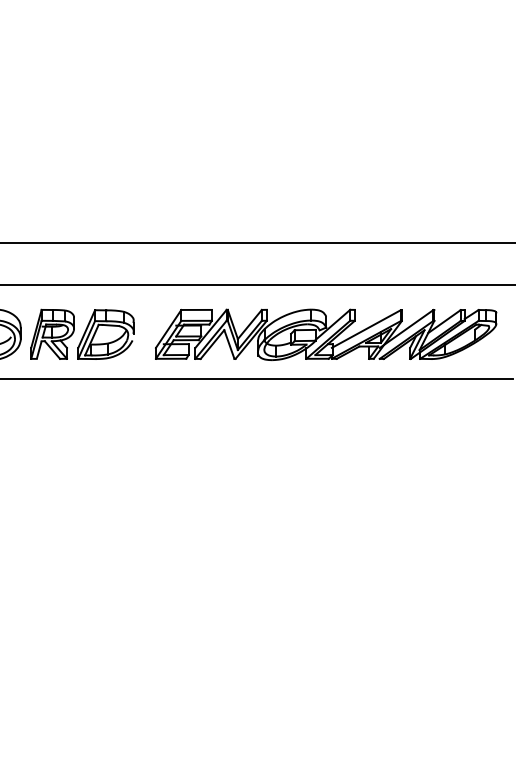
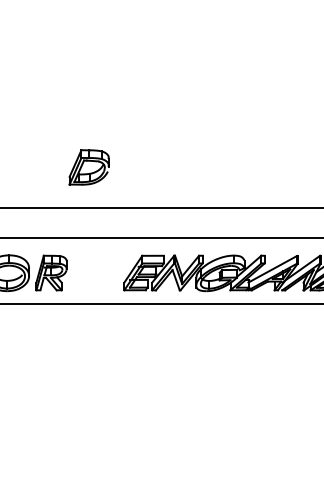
part: (105, 334) -> (88, 167), moved

